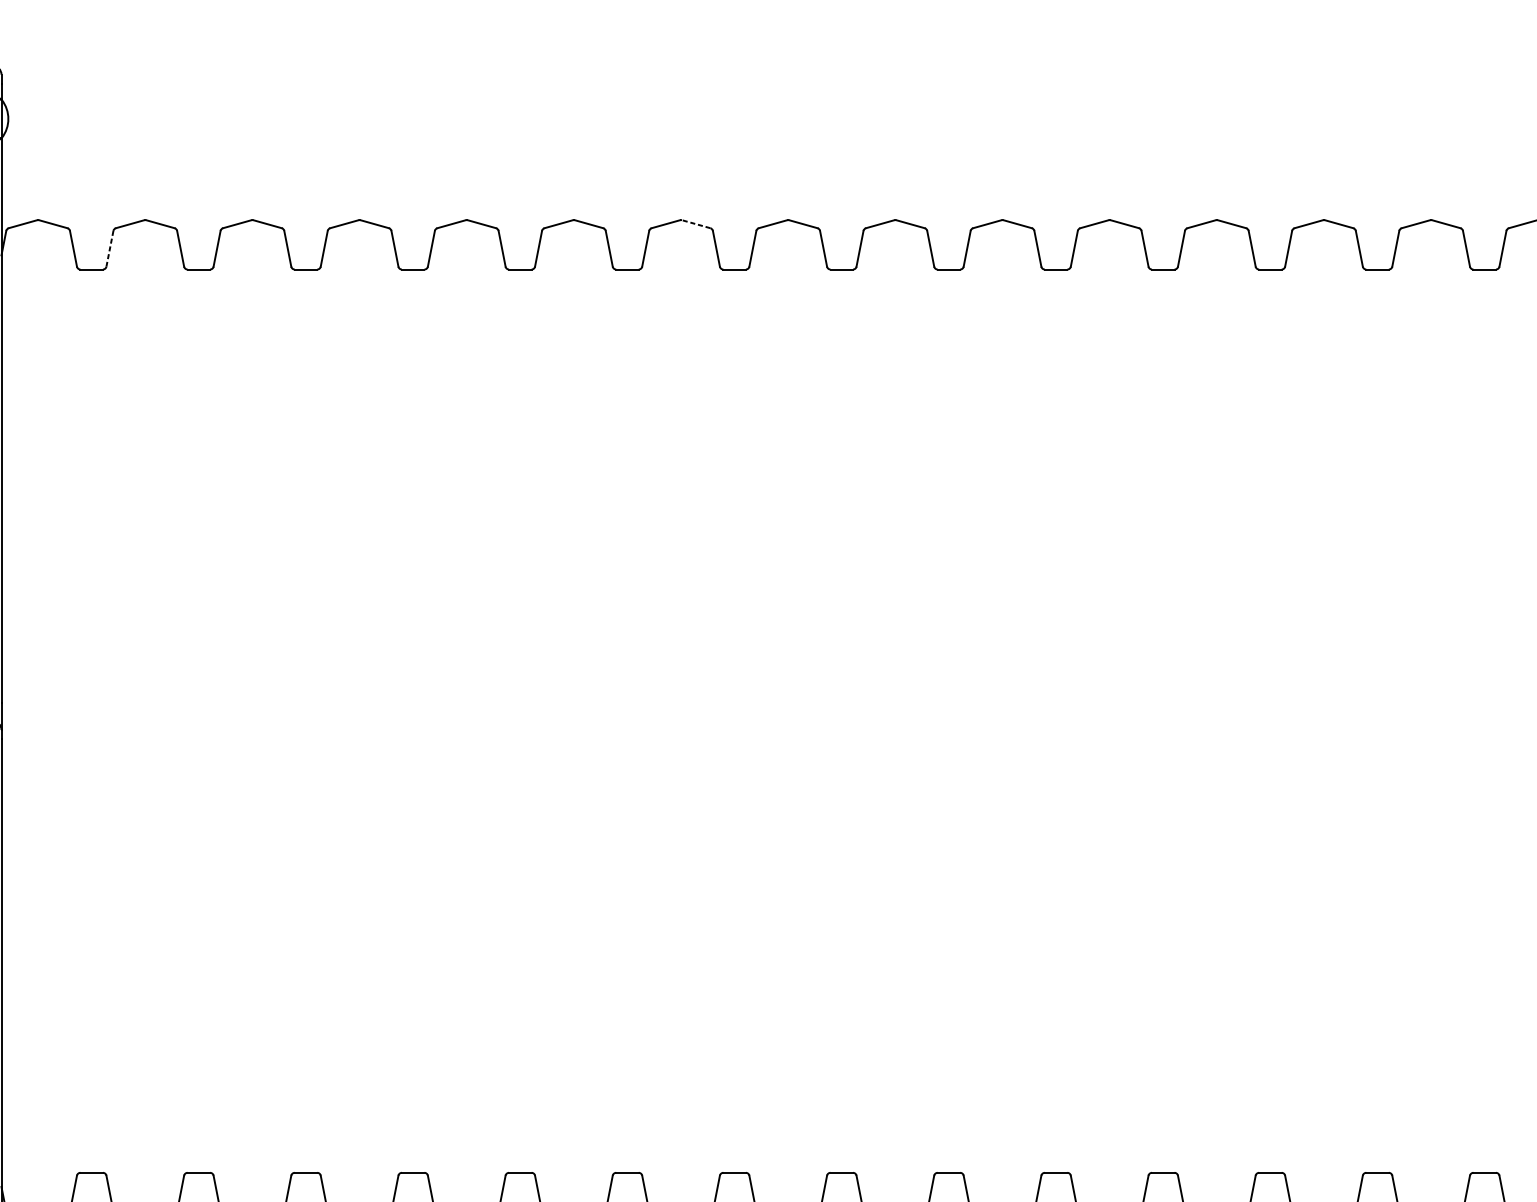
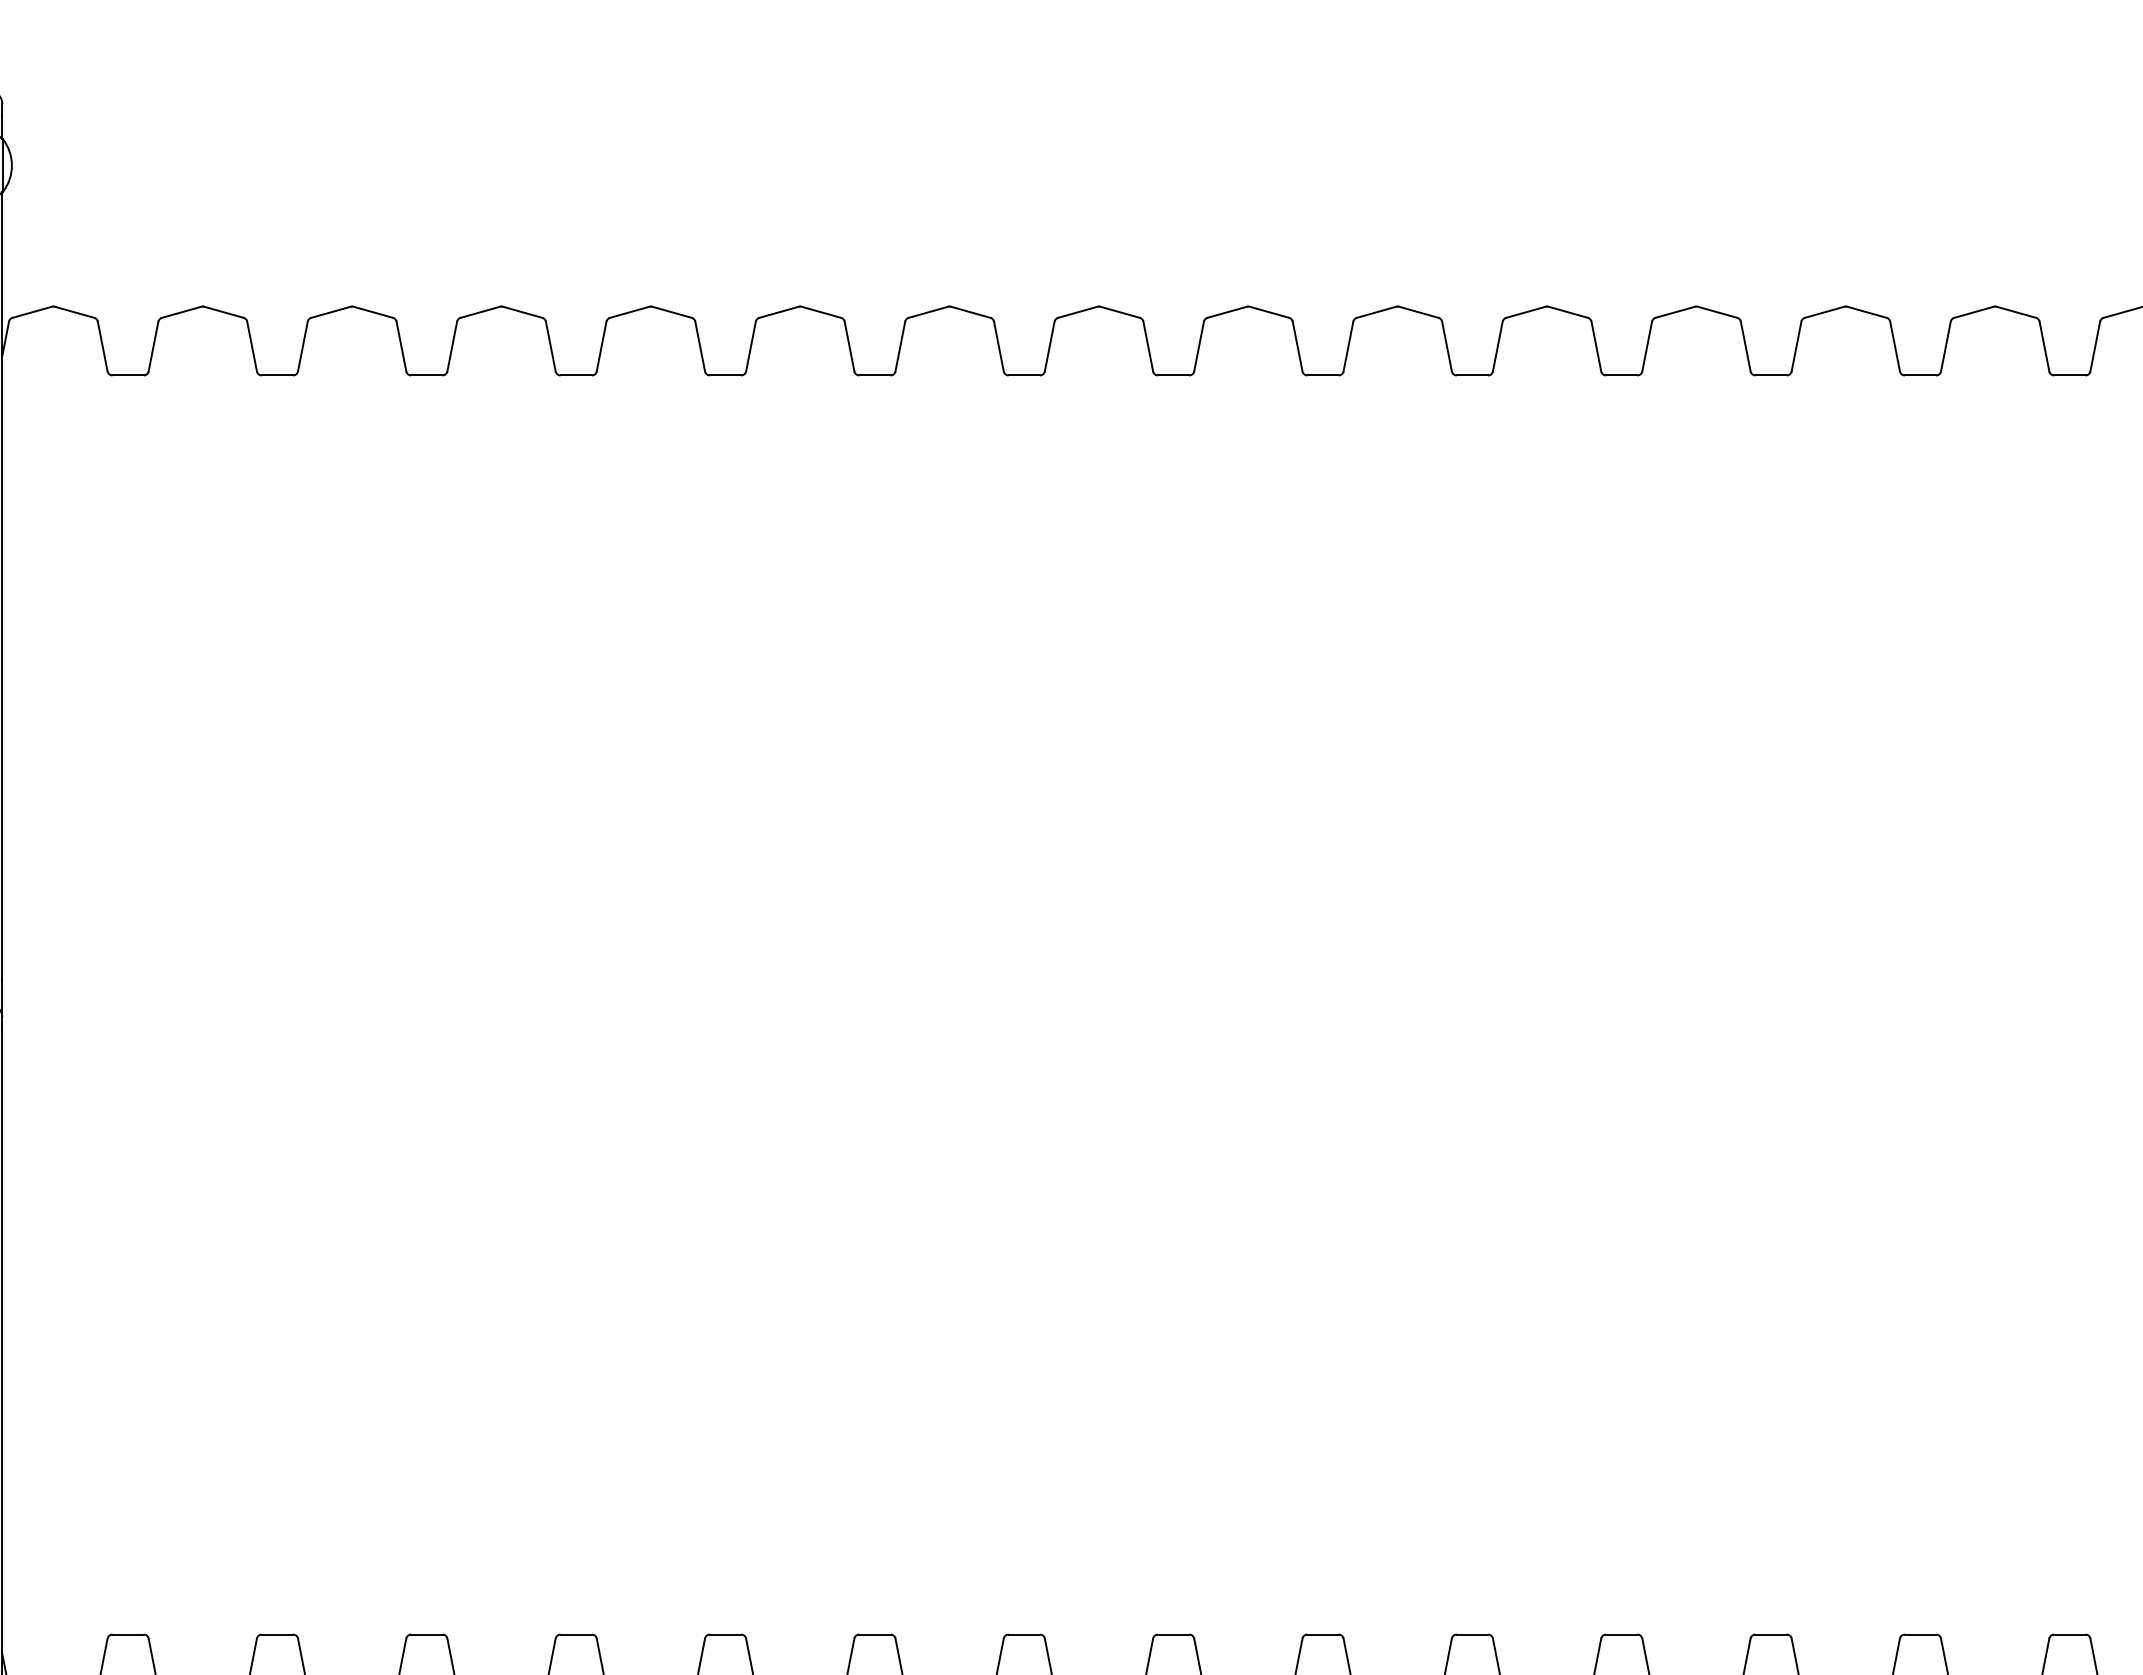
line: (696, 224) -> (970, 312), dashed -> solid
line: (109, 249) -> (153, 347), dashed -> solid

